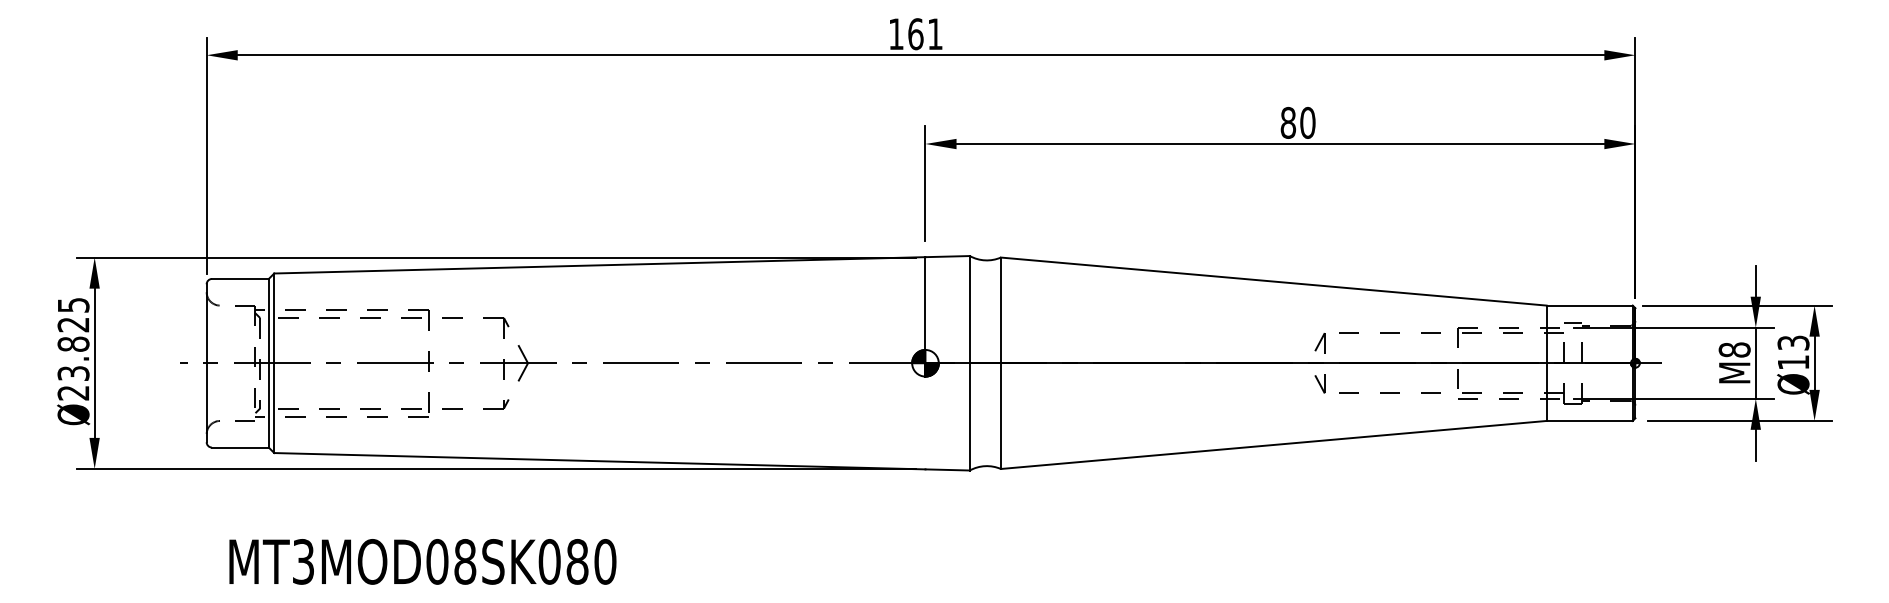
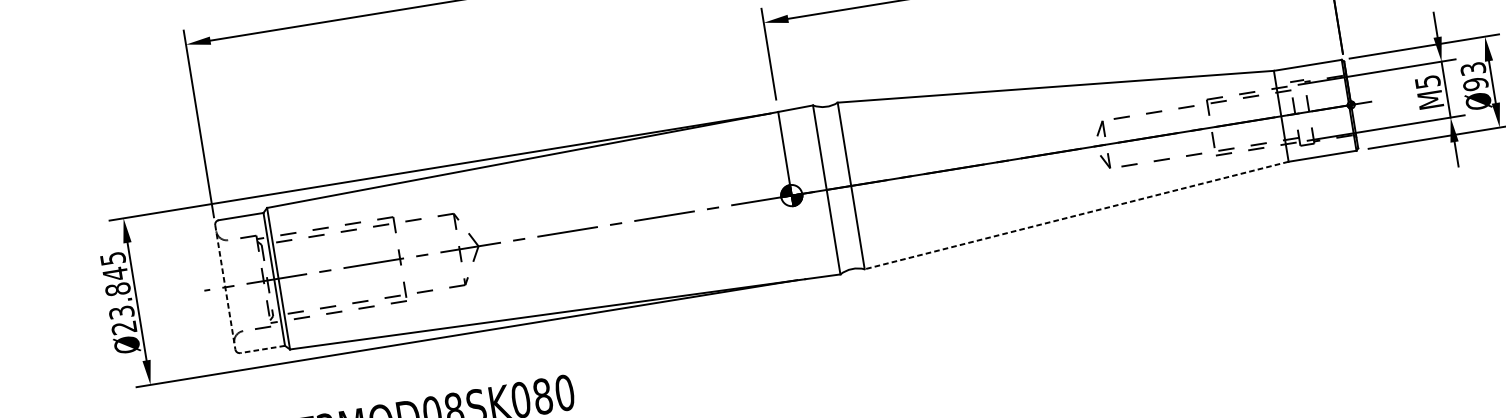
text: (73, 324) -> (115, 273), Ø23.825 -> Ø23.845
text: (1734, 349) -> (1427, 81), M8 -> M5
text: (1793, 362) -> (1475, 84), Ø13 -> Ø93
line: (206, 363) -> (225, 287), solid -> dashed
line: (1273, 444) -> (1076, 215), solid -> dashed
line: (239, 447) -> (261, 349), solid -> dashed

